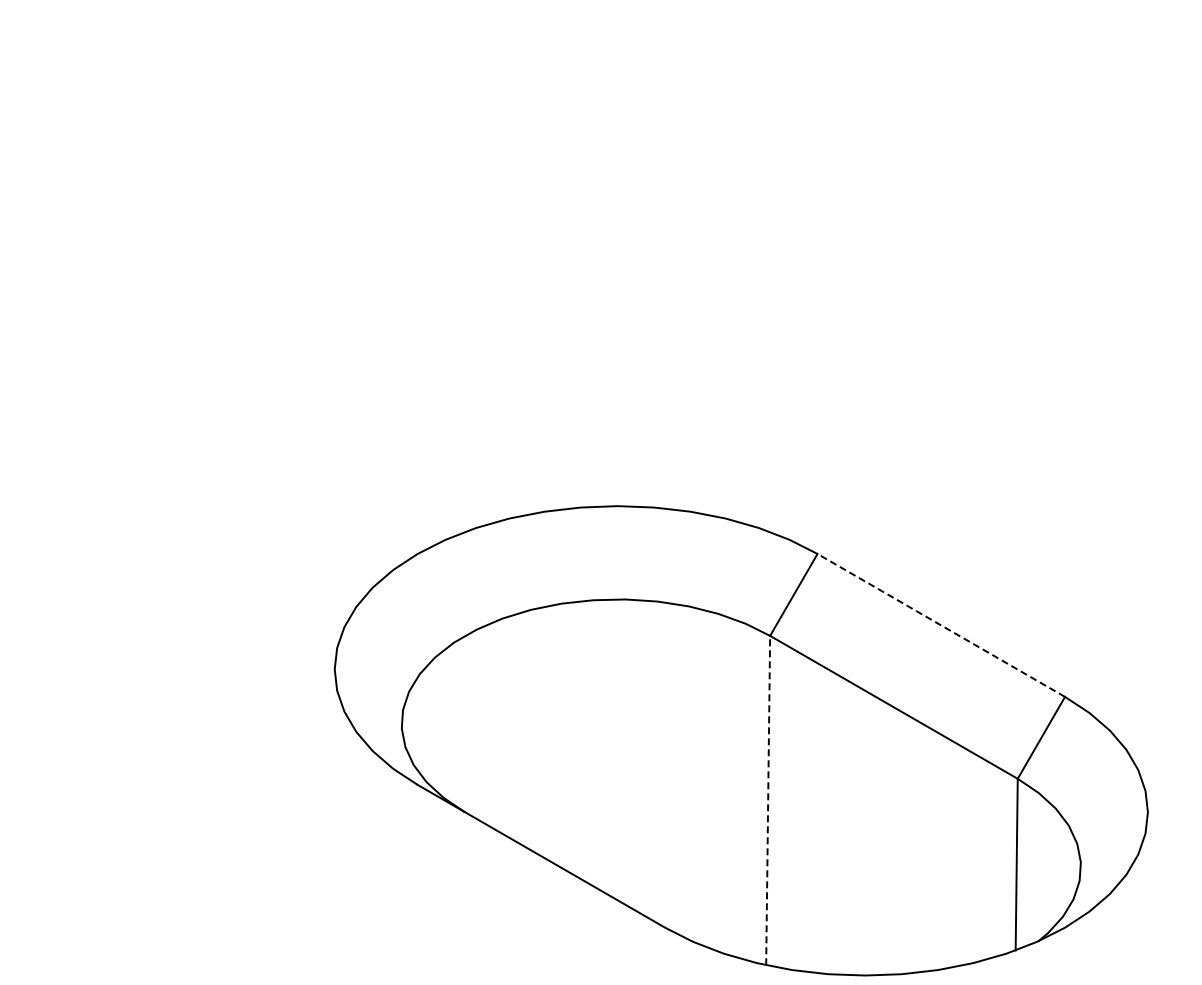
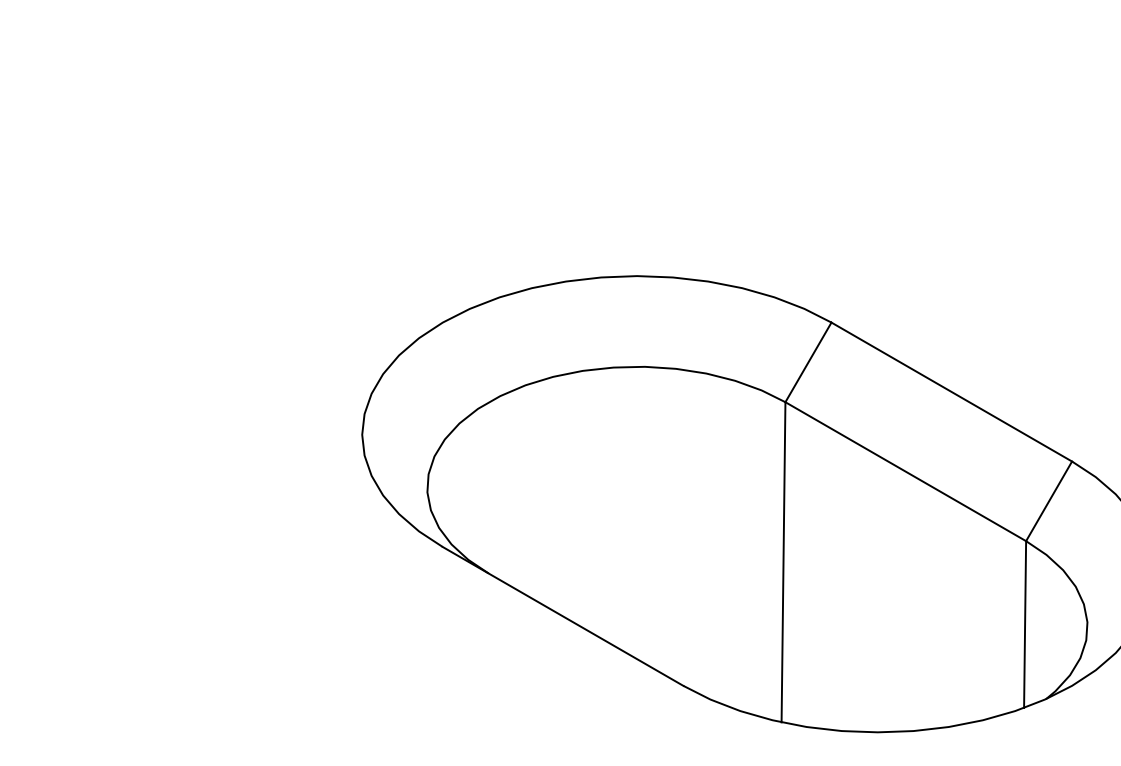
line: (941, 625) -> (951, 392), dashed -> solid
line: (768, 800) -> (783, 562), dashed -> solid

